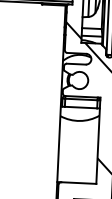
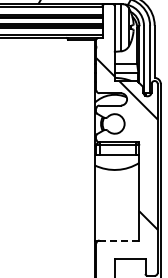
line: (78, 183) -> (119, 240), solid -> dashed

